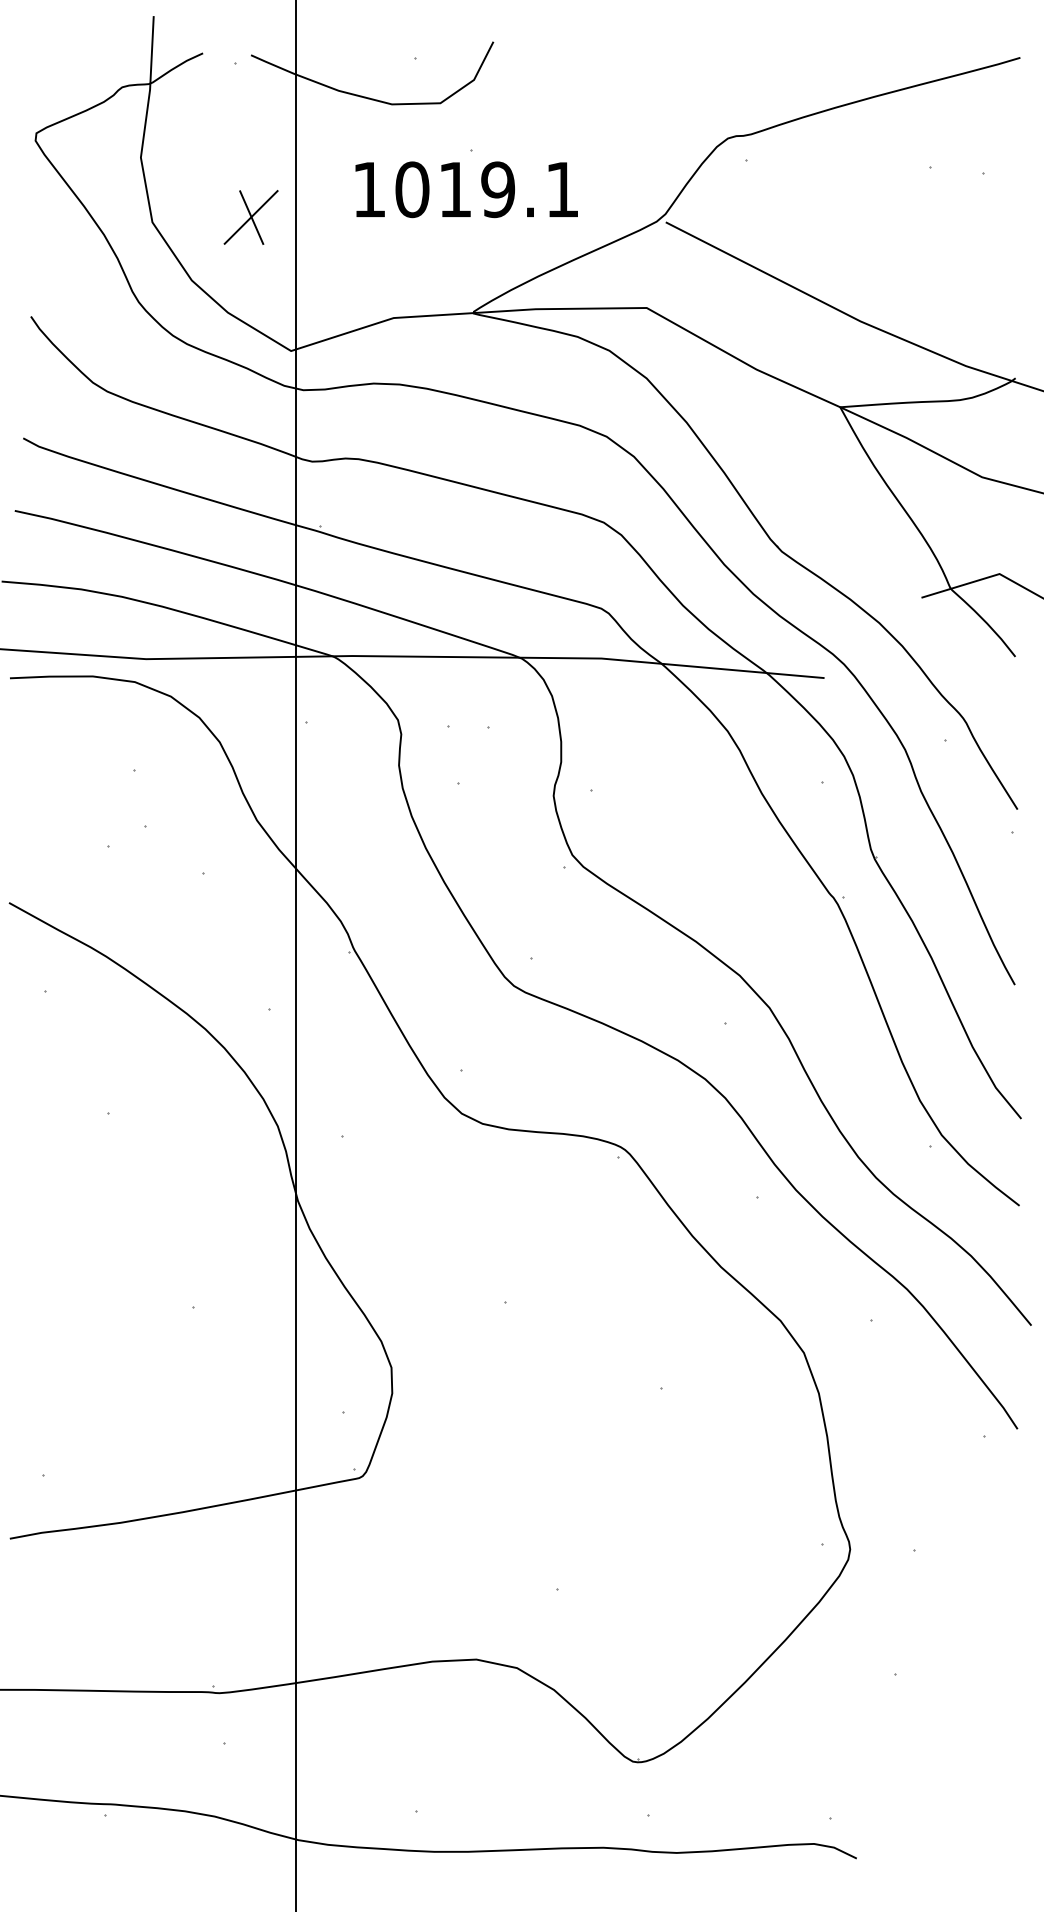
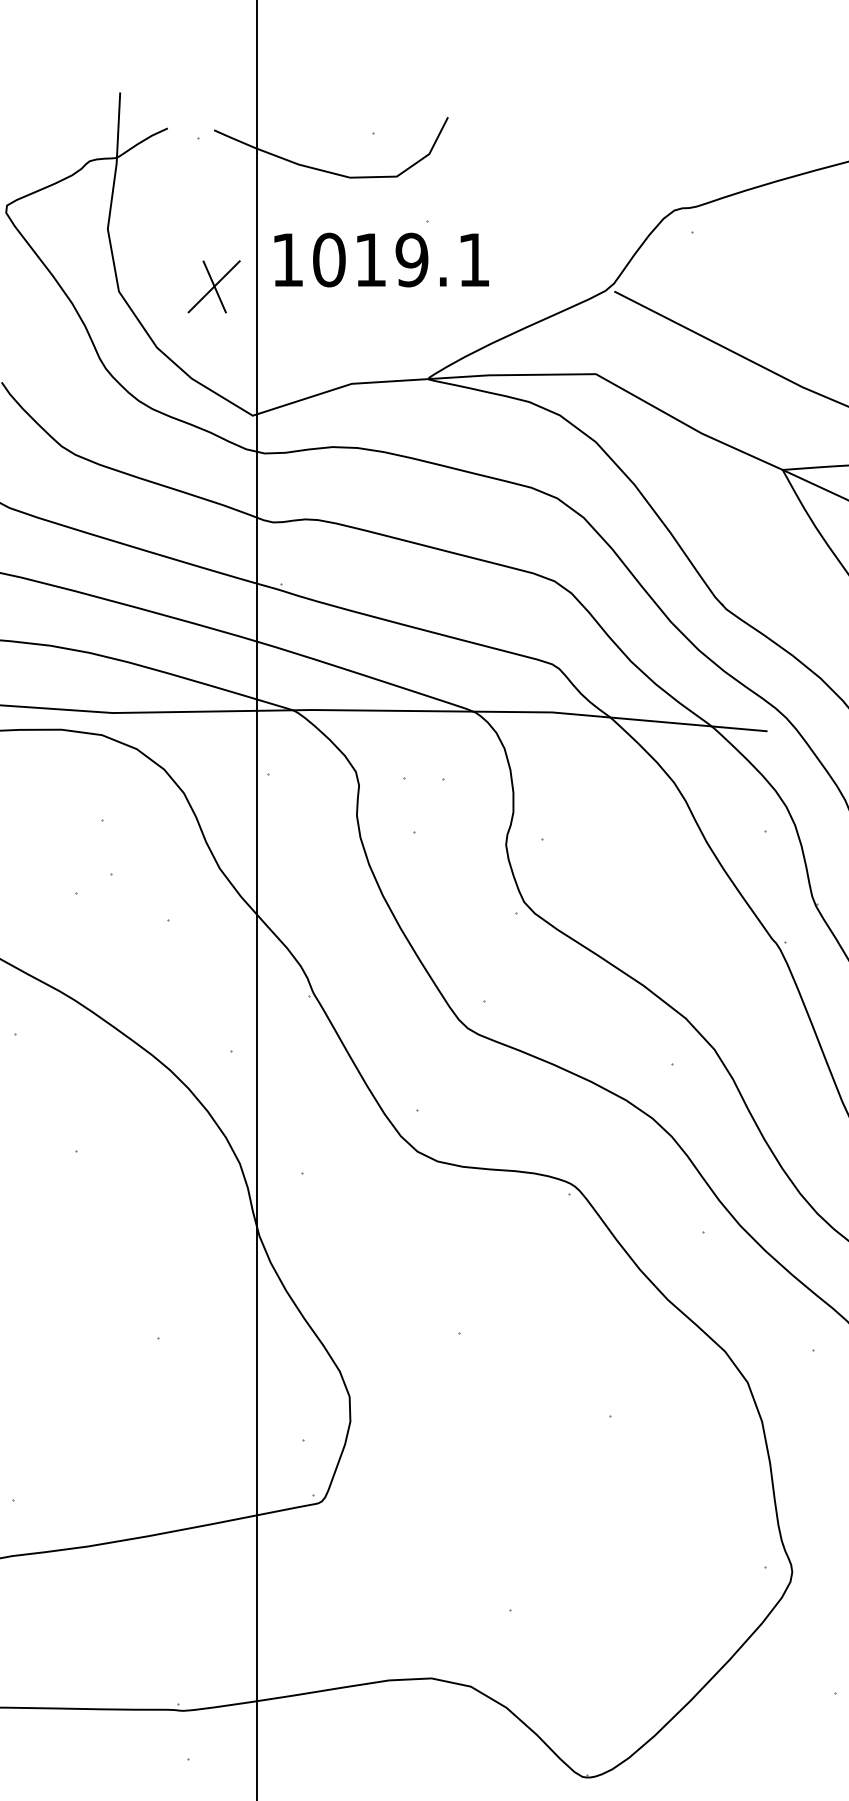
text: (466, 189) -> (381, 259), moved

